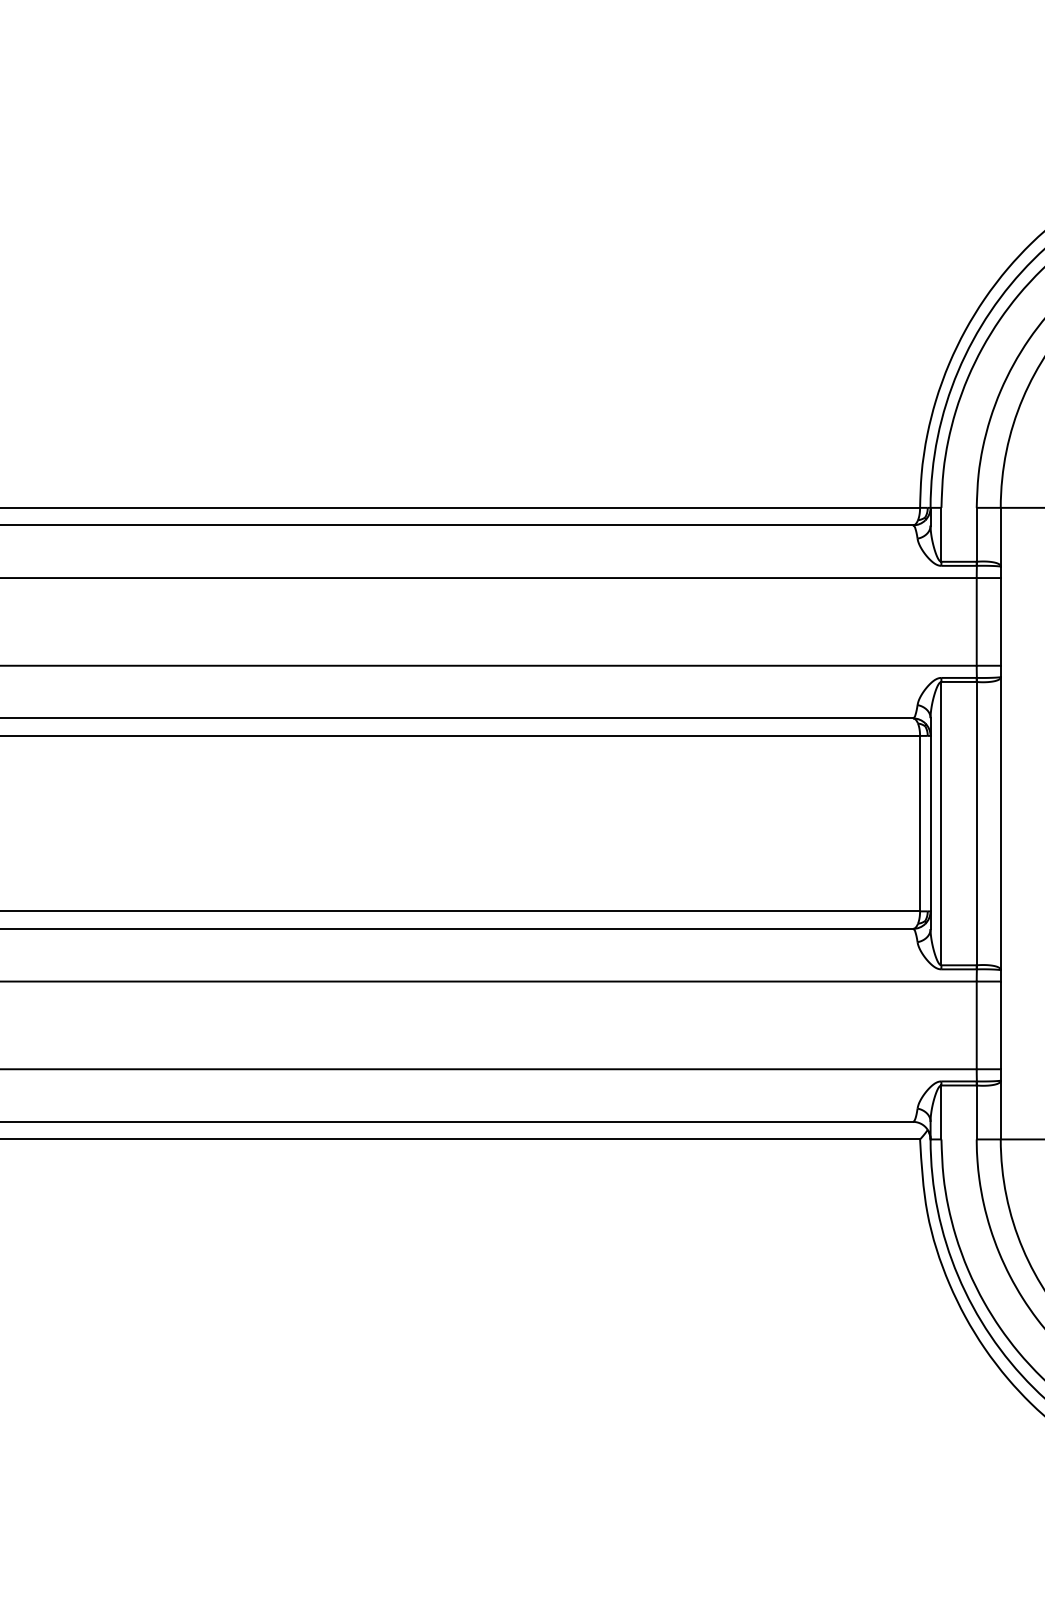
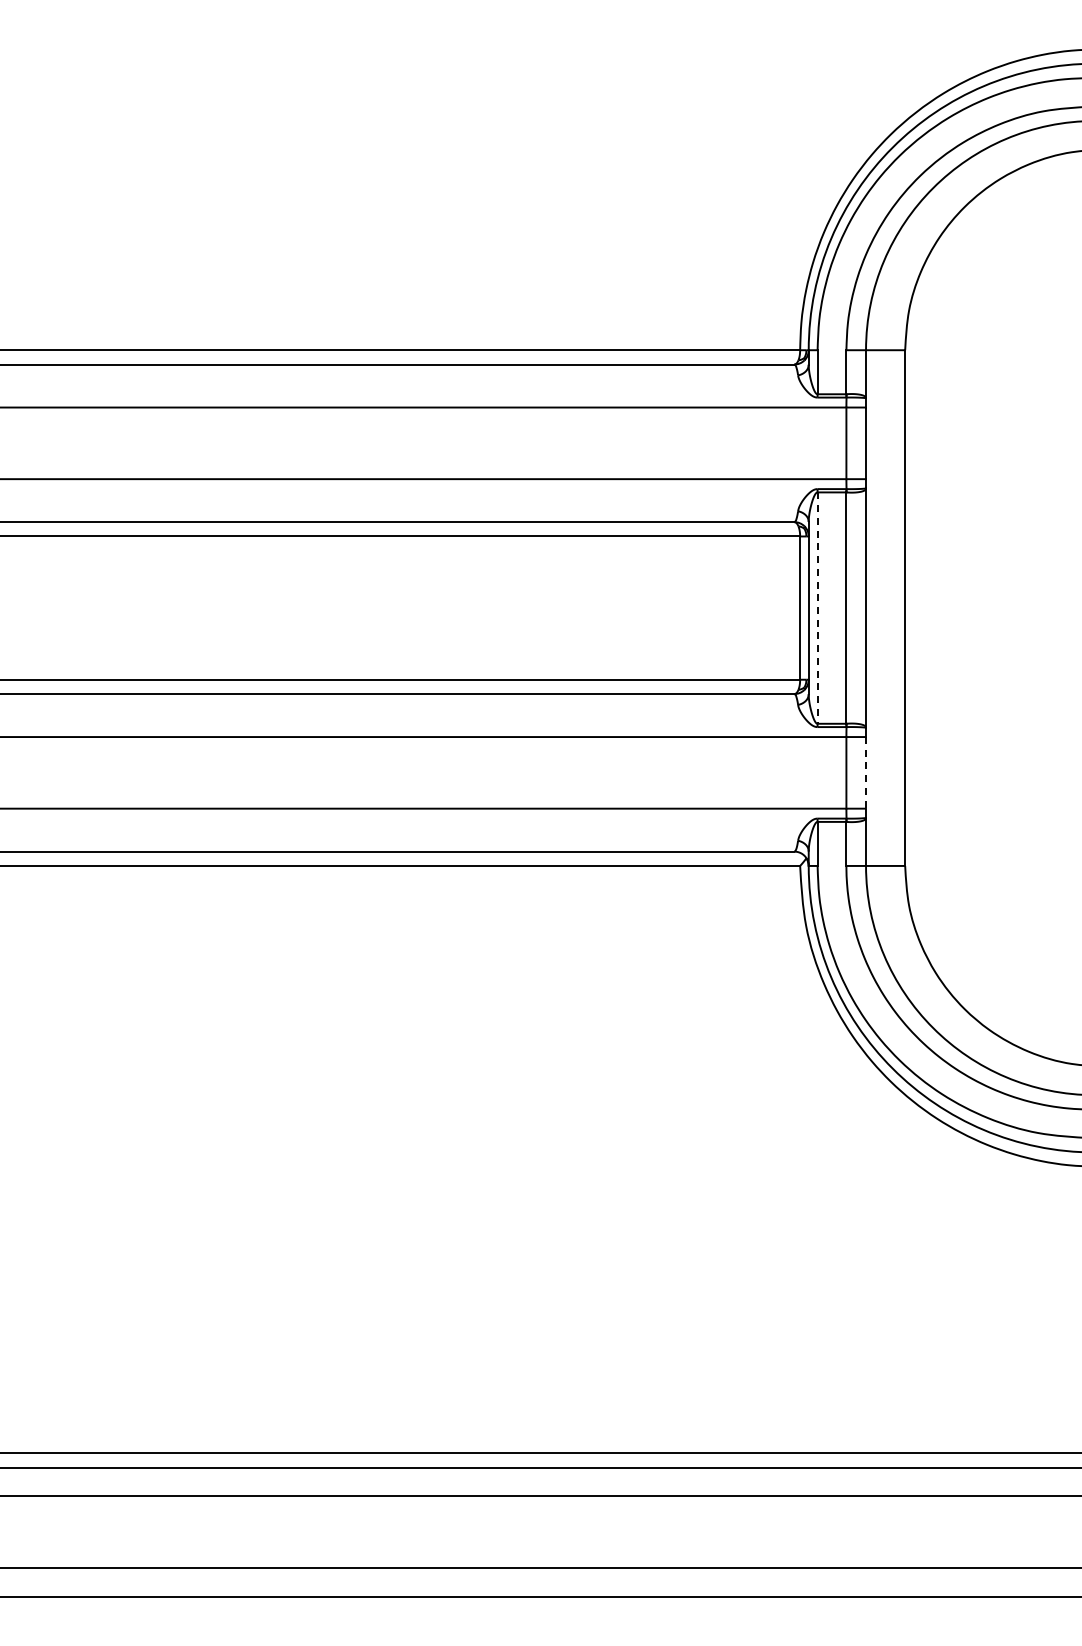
line: (941, 824) -> (817, 608), solid -> dashed
line: (1001, 1024) -> (866, 772), solid -> dashed

